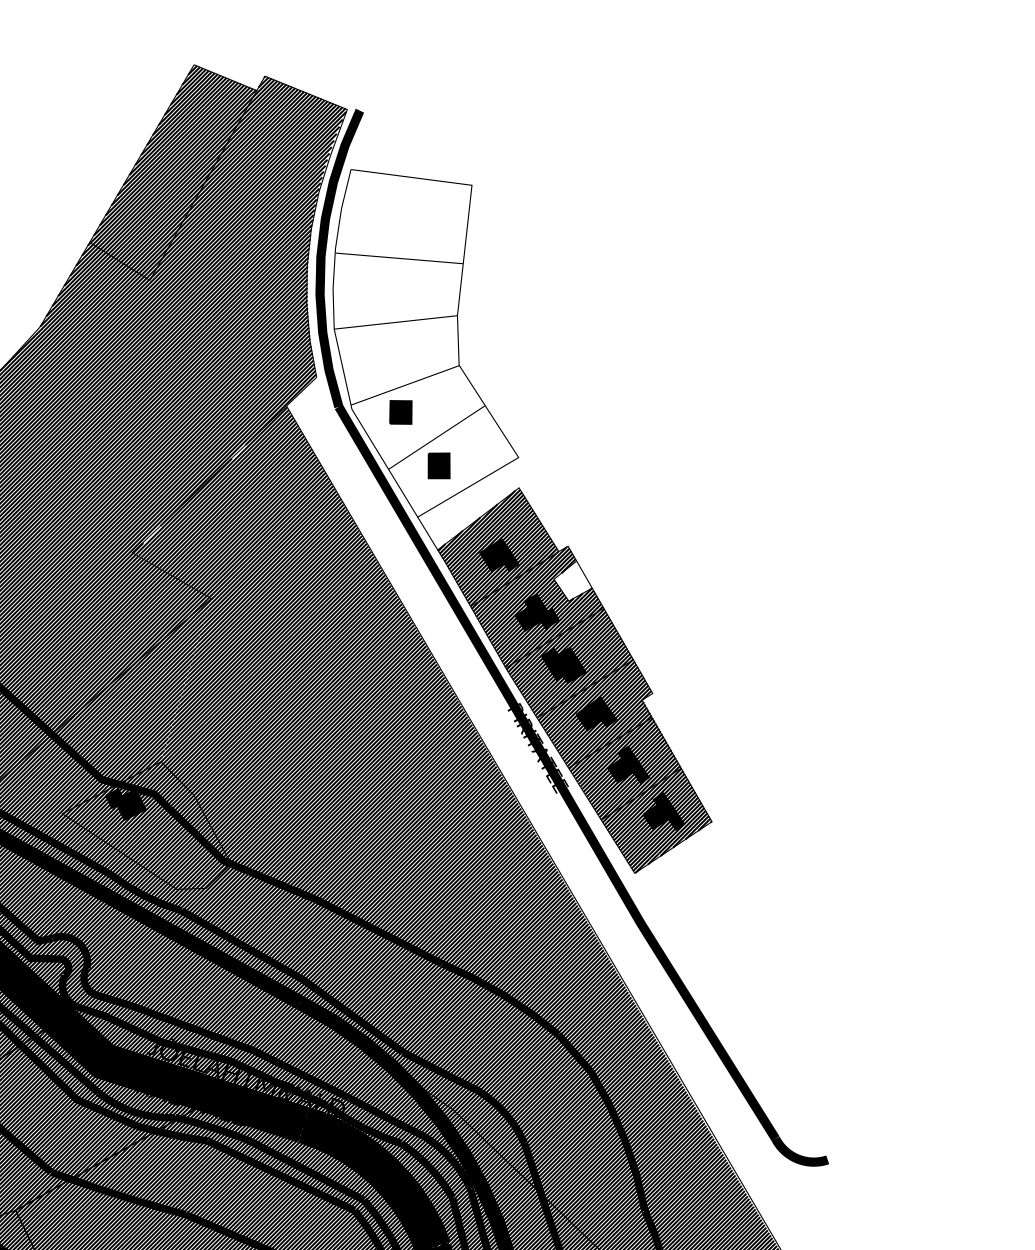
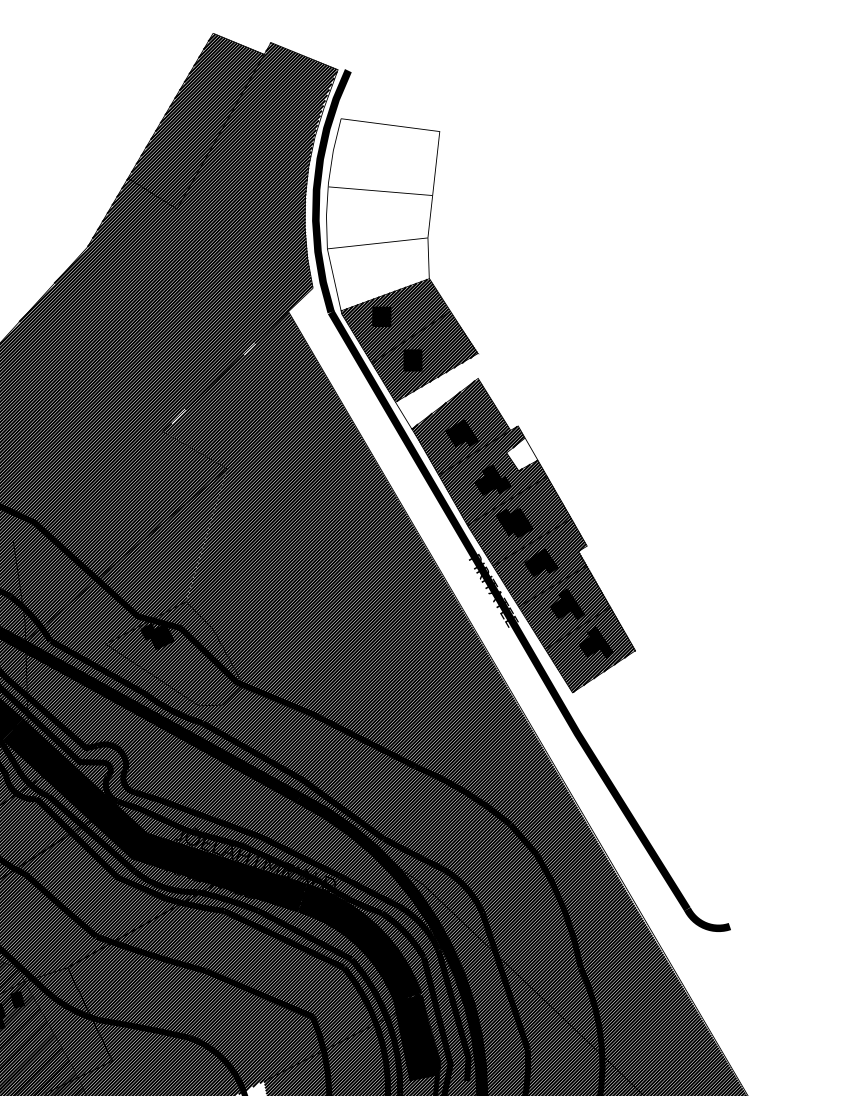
hatch: (434, 441) -> (409, 340), added

